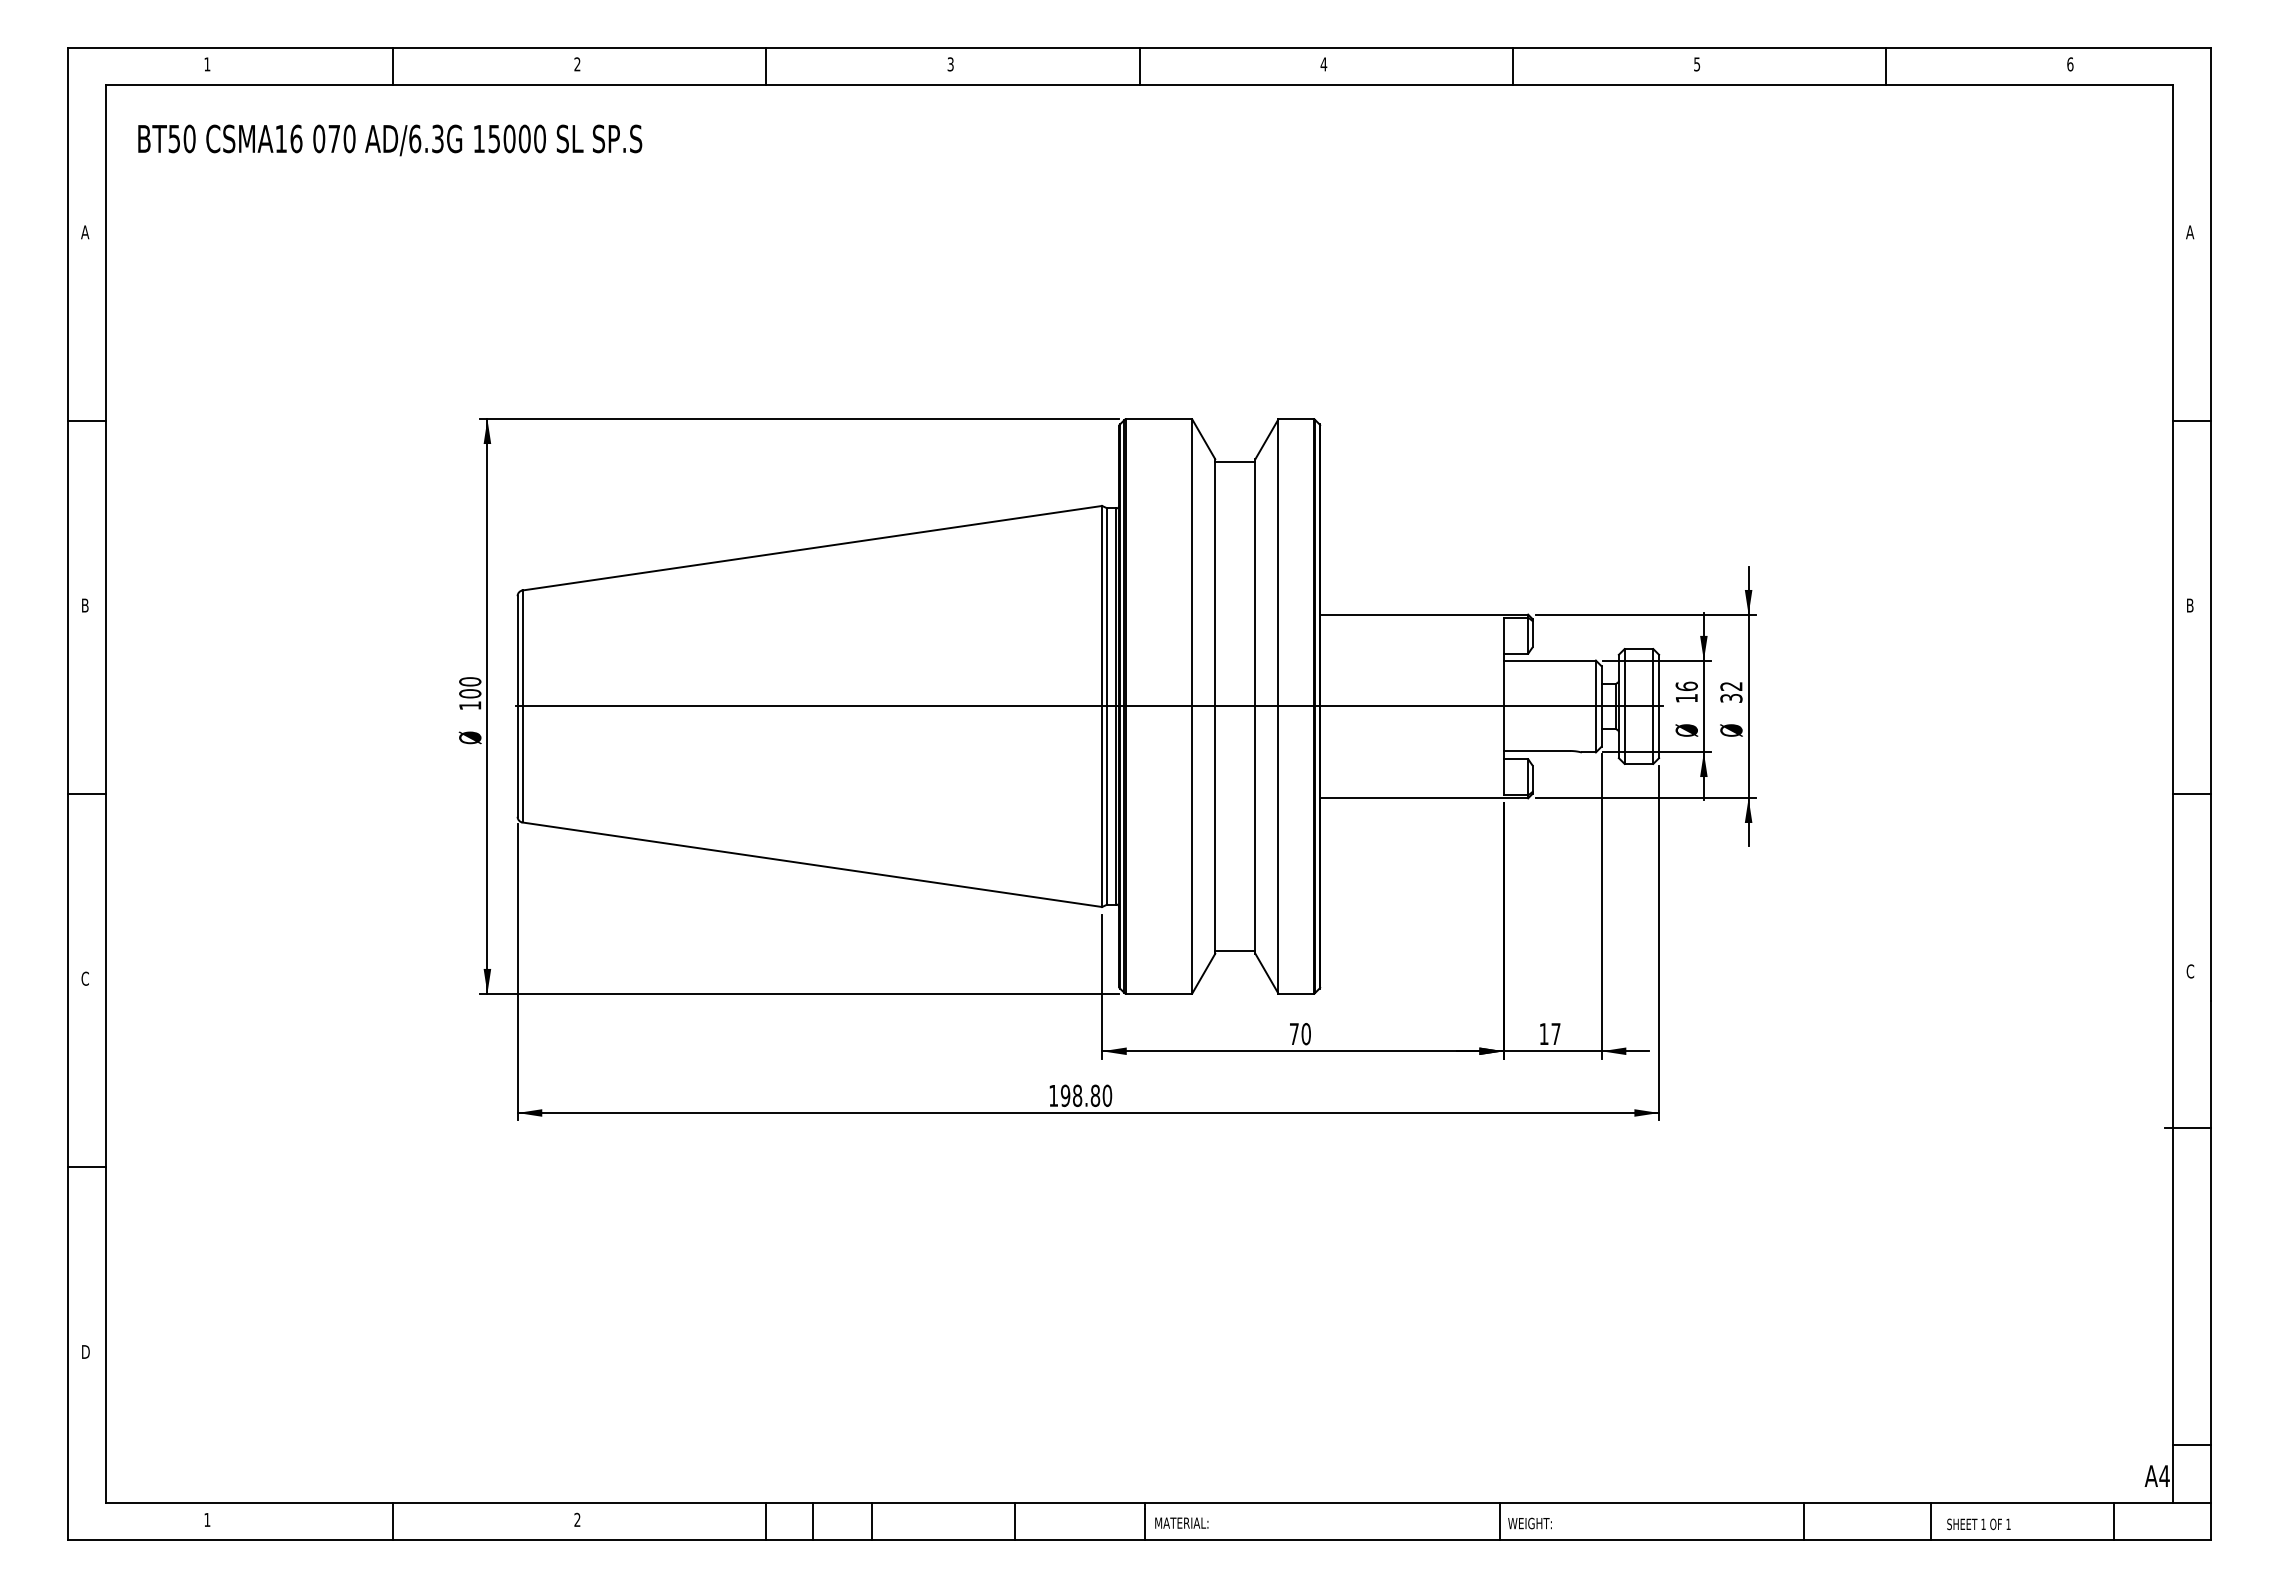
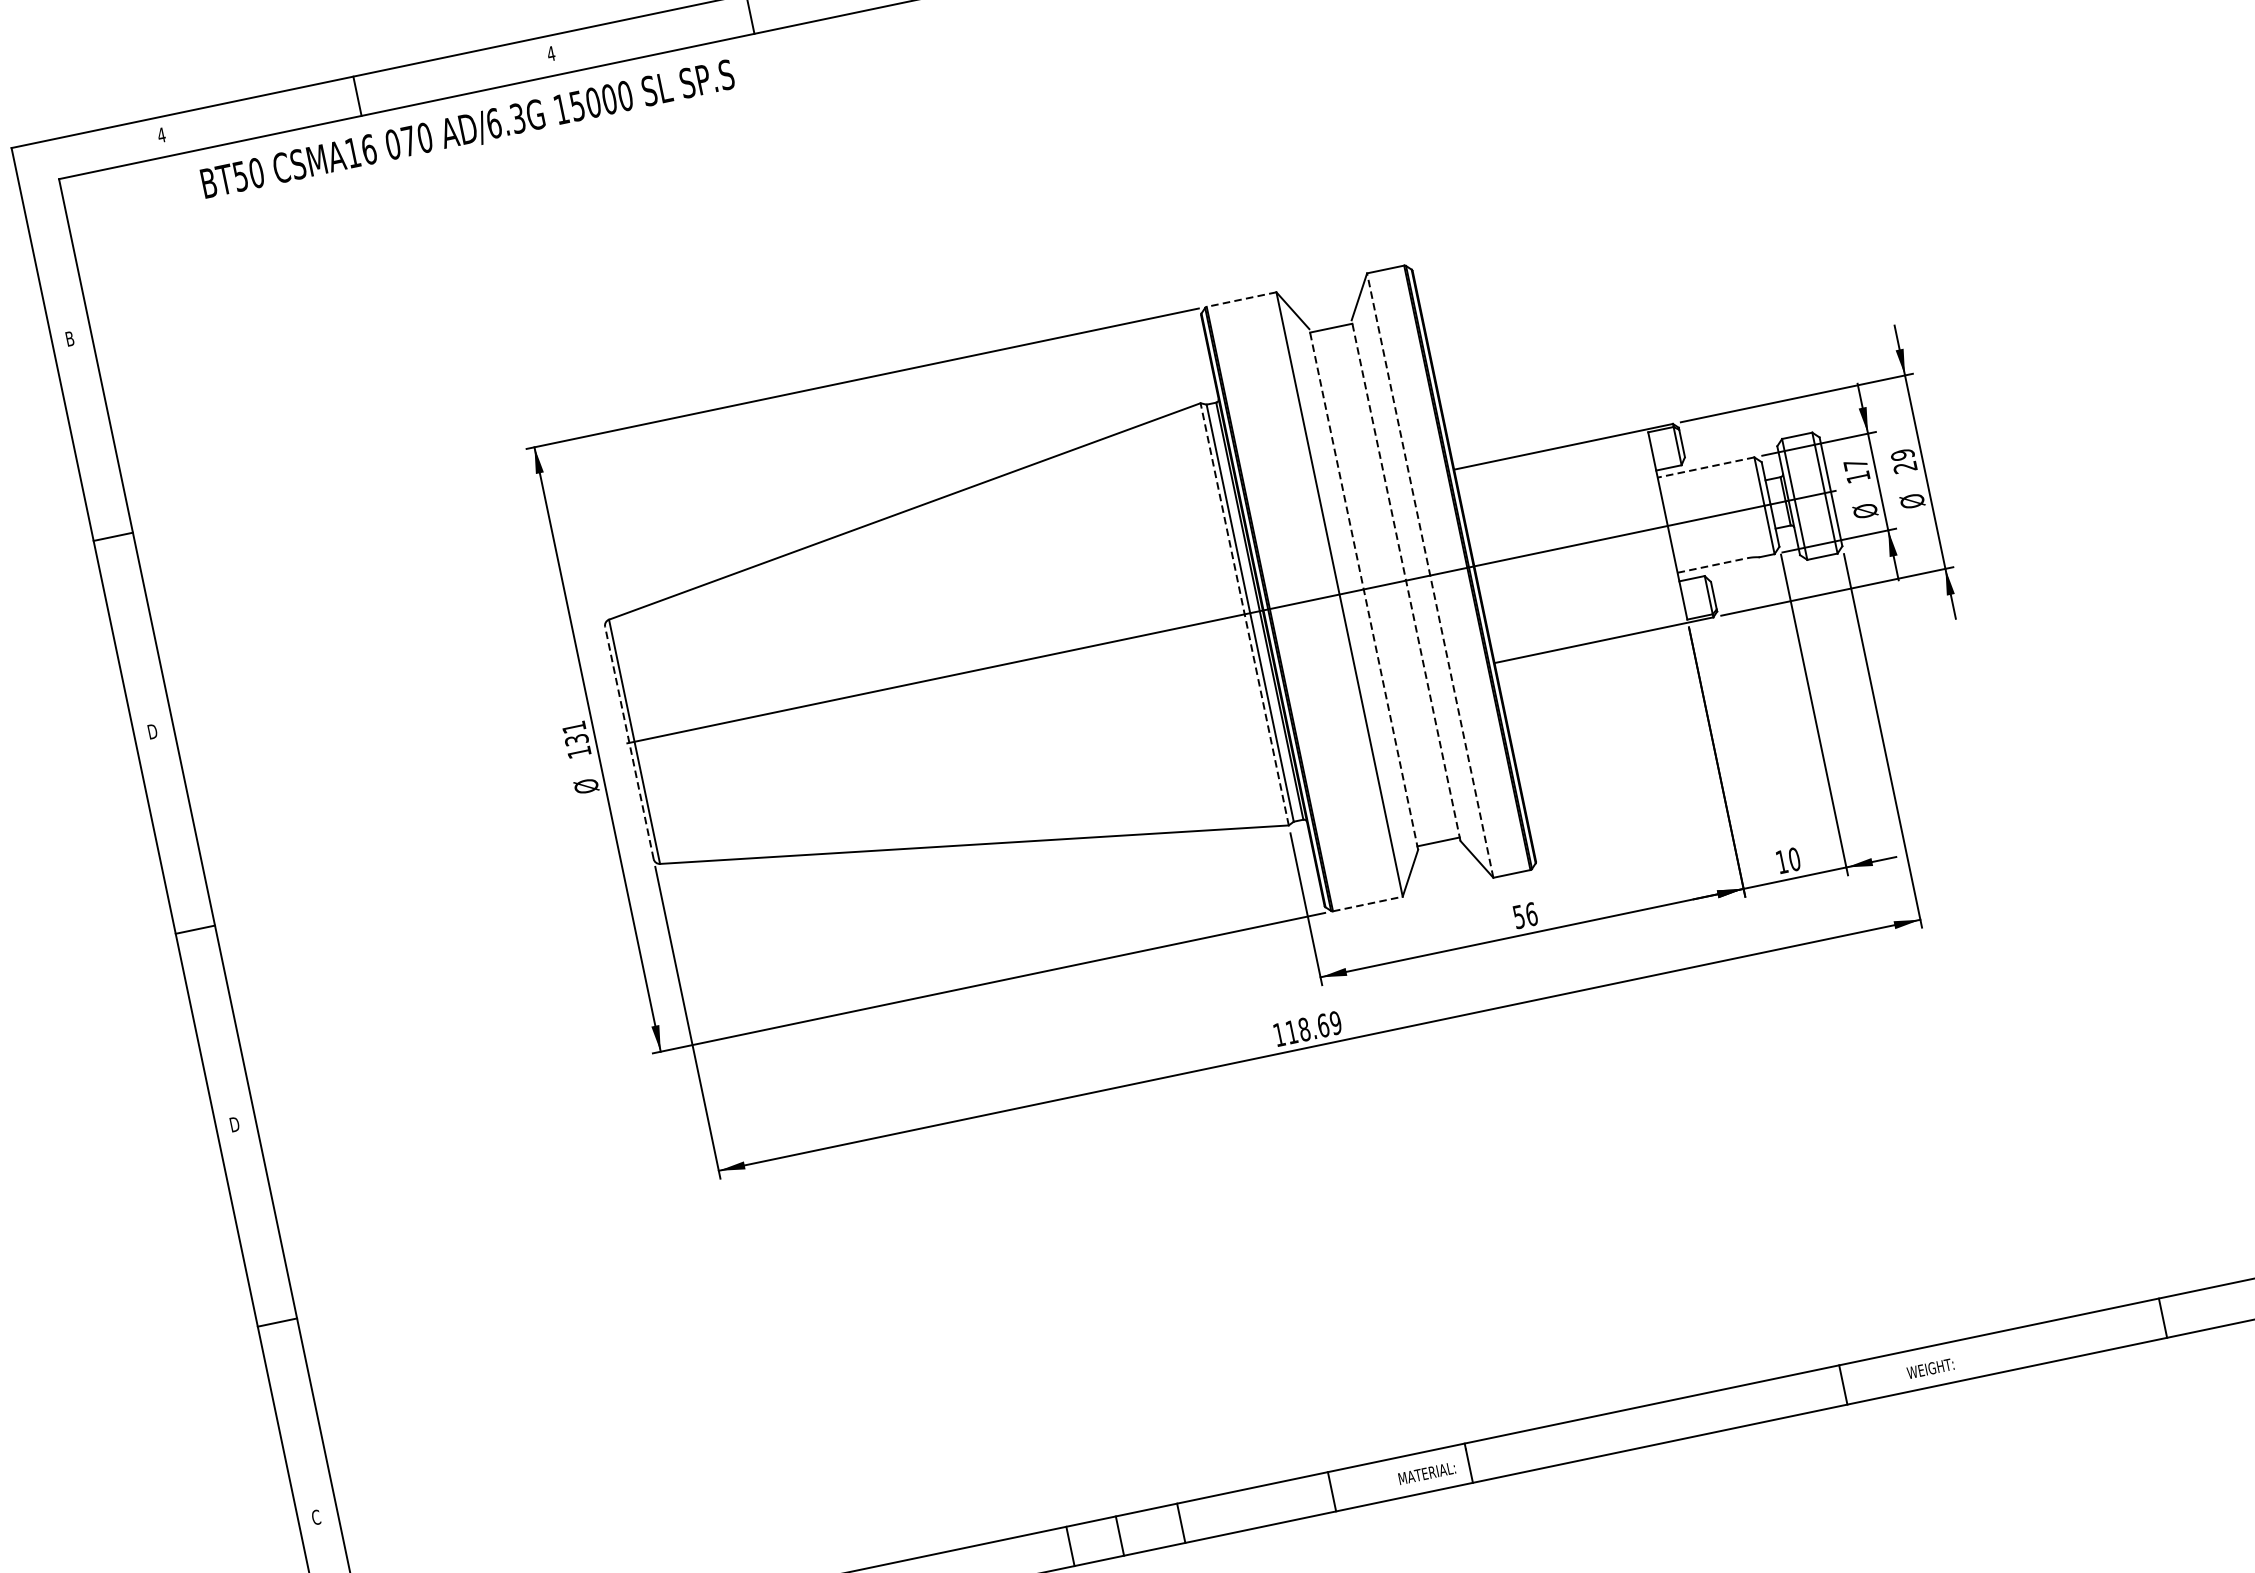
text: (207, 64) -> (161, 135), 1 -> 4
text: (577, 64) -> (551, 53), 2 -> 4
text: (390, 140) -> (468, 130), moved
text: (85, 232) -> (70, 338), A -> B
line: (1158, 419) -> (1240, 299), solid -> dashed
text: (86, 605) -> (153, 731), B -> D
line: (1549, 660) -> (1705, 467), solid -> dashed
text: (1686, 685) -> (1855, 463), 16 -> 17
text: (470, 687) -> (575, 733), 100 -> 131
text: (1731, 691) -> (1903, 460), 32 -> 29
line: (517, 705) -> (629, 741), solid -> dashed
line: (1215, 705) -> (1363, 588), solid -> dashed
line: (1255, 705) -> (1405, 579), solid -> dashed
line: (1278, 705) -> (1430, 574), solid -> dashed
line: (1102, 706) -> (1245, 614), solid -> dashed
line: (1537, 750) -> (1712, 564), solid -> dashed
text: (85, 978) -> (234, 1124), C -> D
line: (1159, 993) -> (1368, 903), solid -> dashed
text: (1299, 1033) -> (1524, 915), 70 -> 56
text: (1555, 1034) -> (1794, 859), 17 -> 10
text: (1086, 1095) -> (1313, 1027), 198.80 -> 118.69
text: (85, 1351) -> (316, 1516), D -> C
text: (1181, 1522) -> (1426, 1472), moved
text: (1529, 1523) -> (1930, 1368), moved

